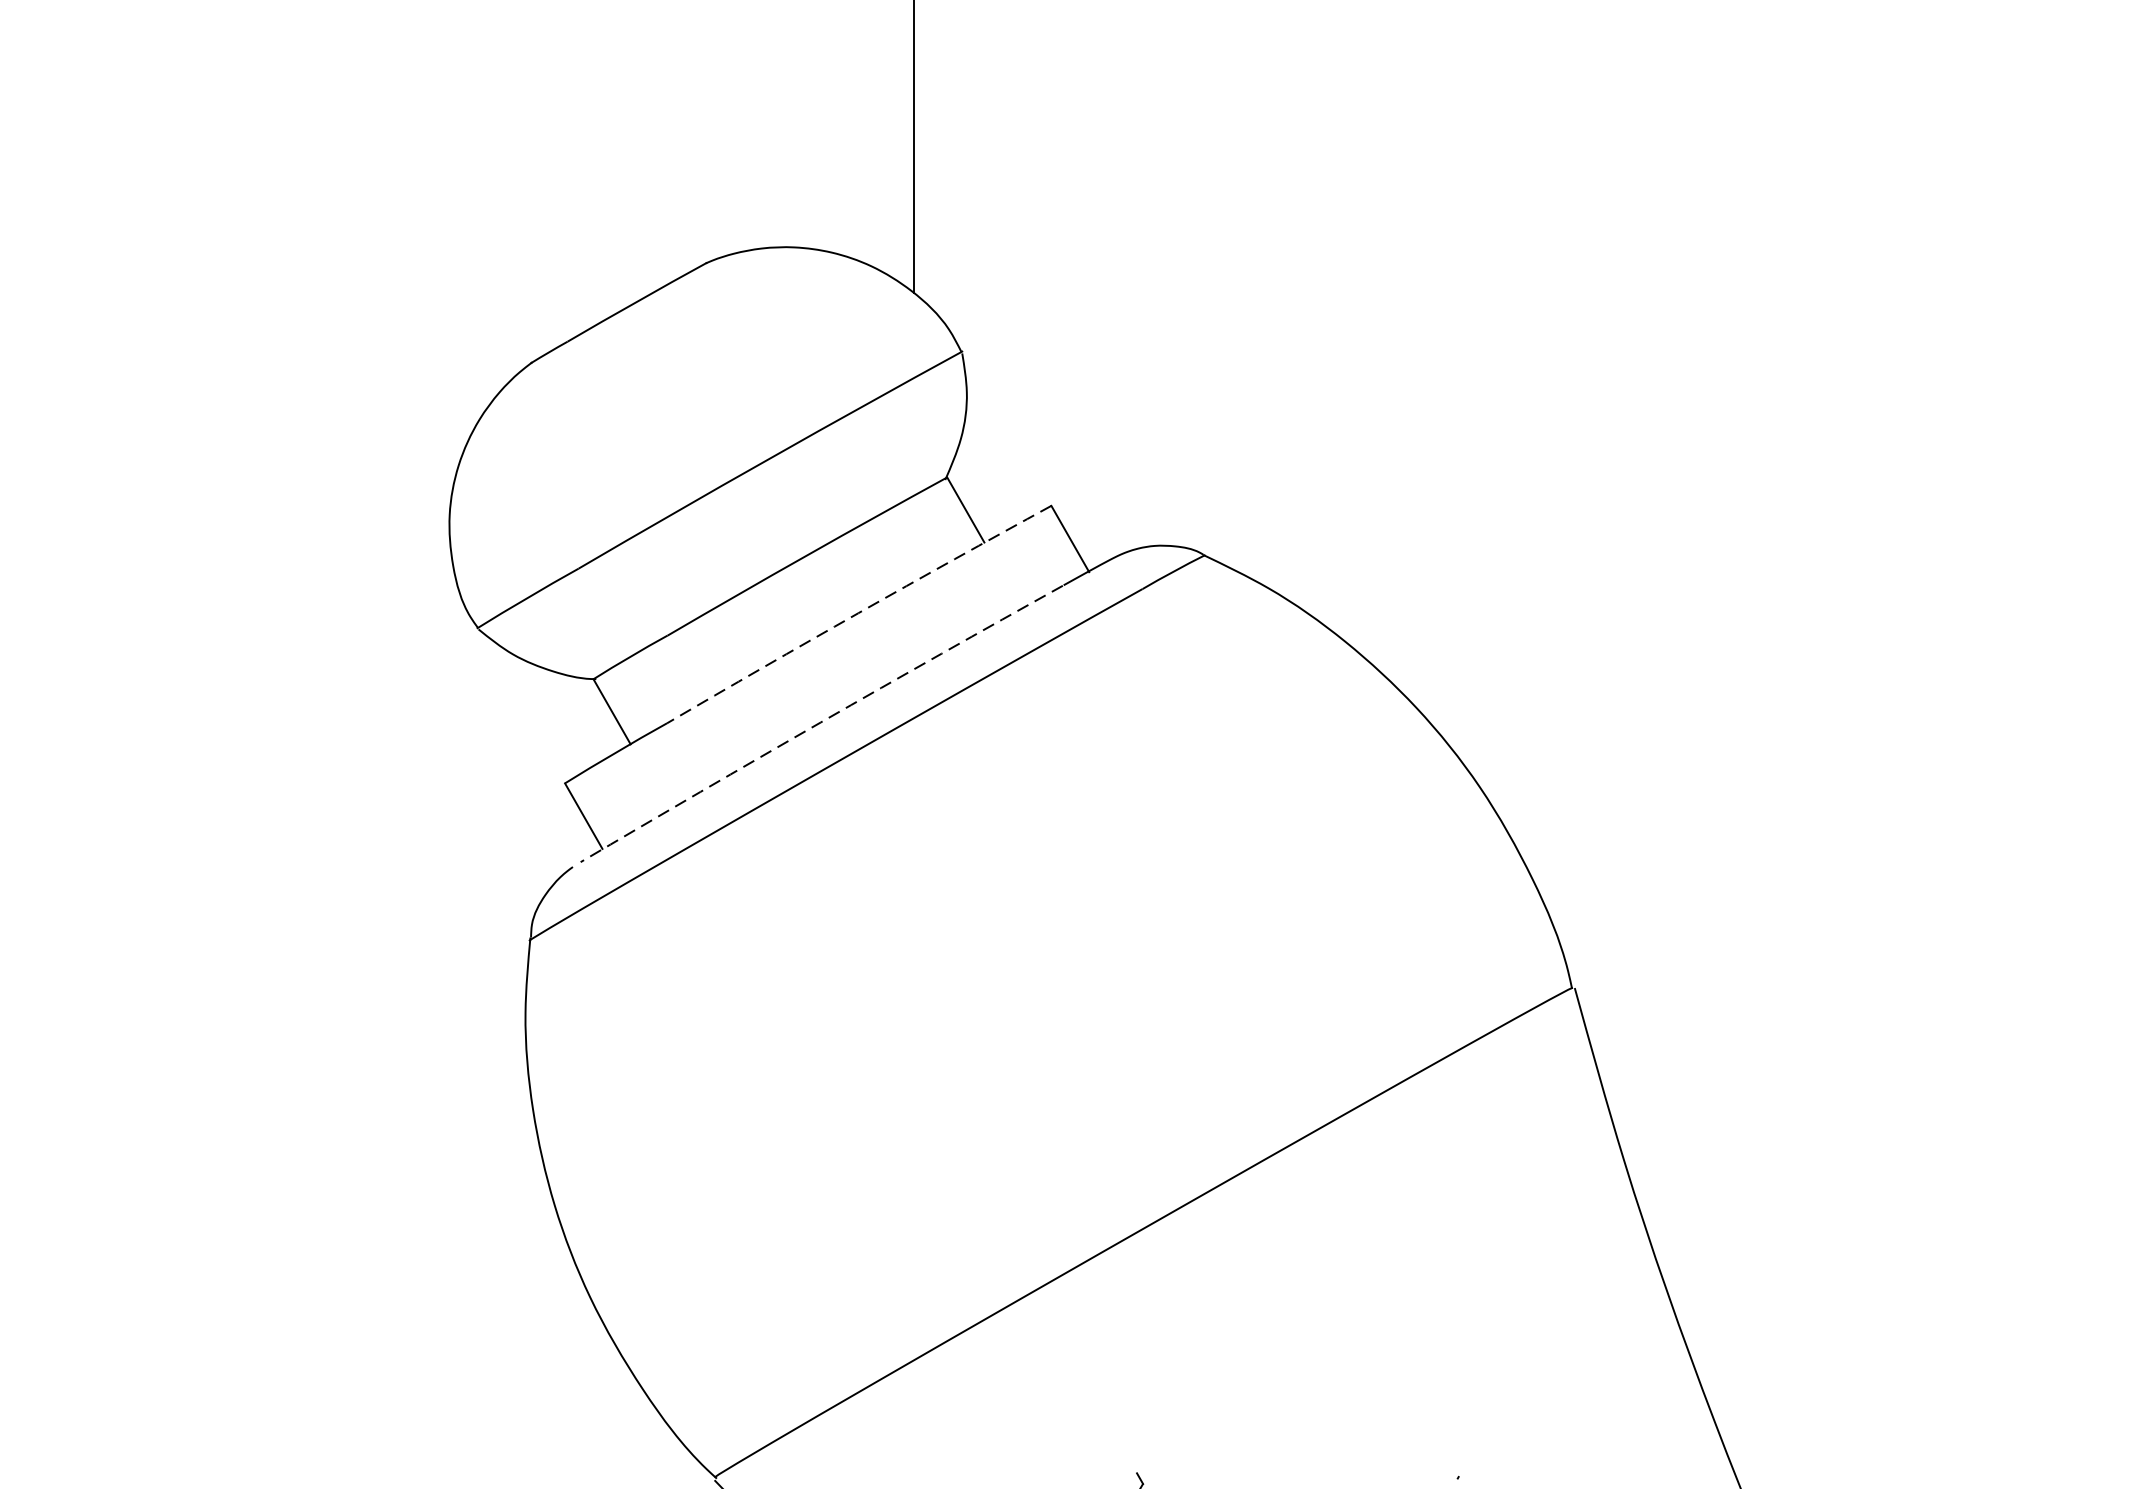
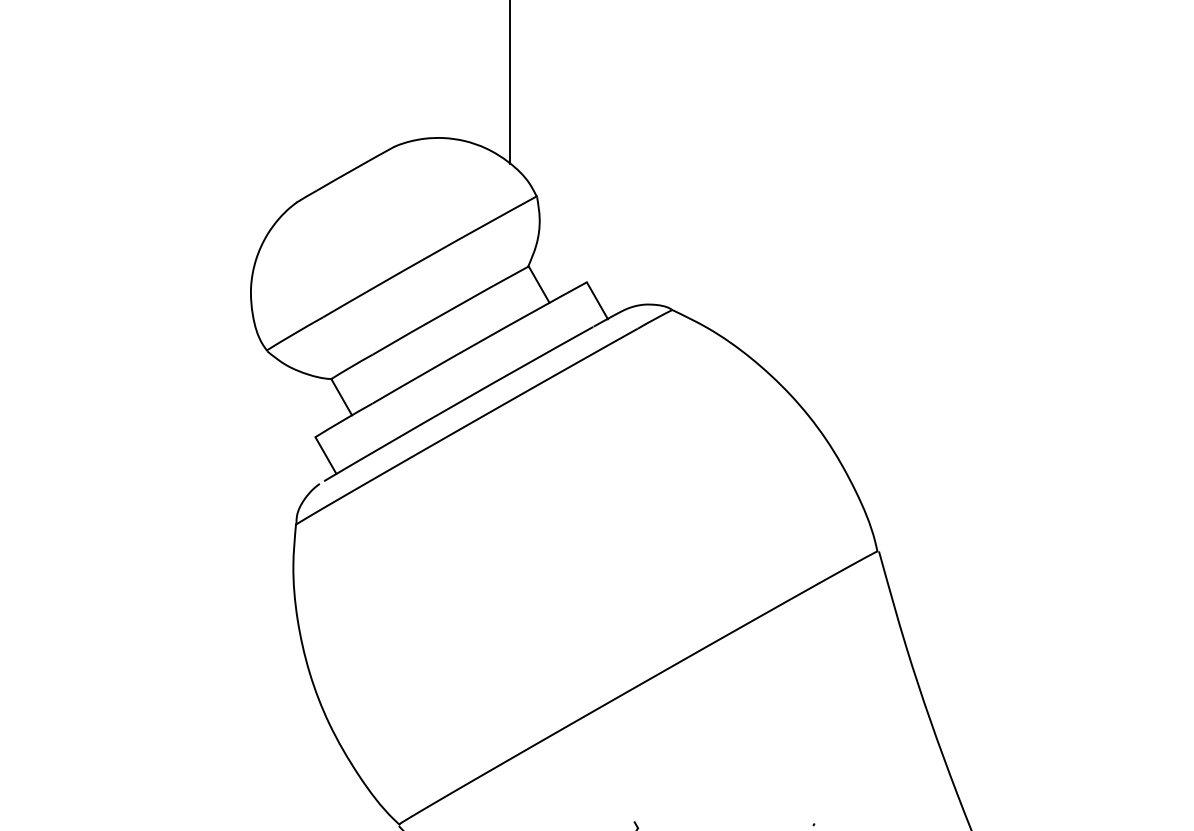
arc: (858, 613) -> (479, 342), dashed -> solid
arc: (821, 722) -> (458, 403), dashed -> solid

